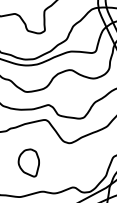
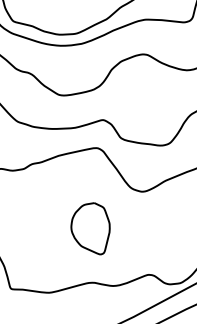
part: (28, 162) -> (89, 227), moved

